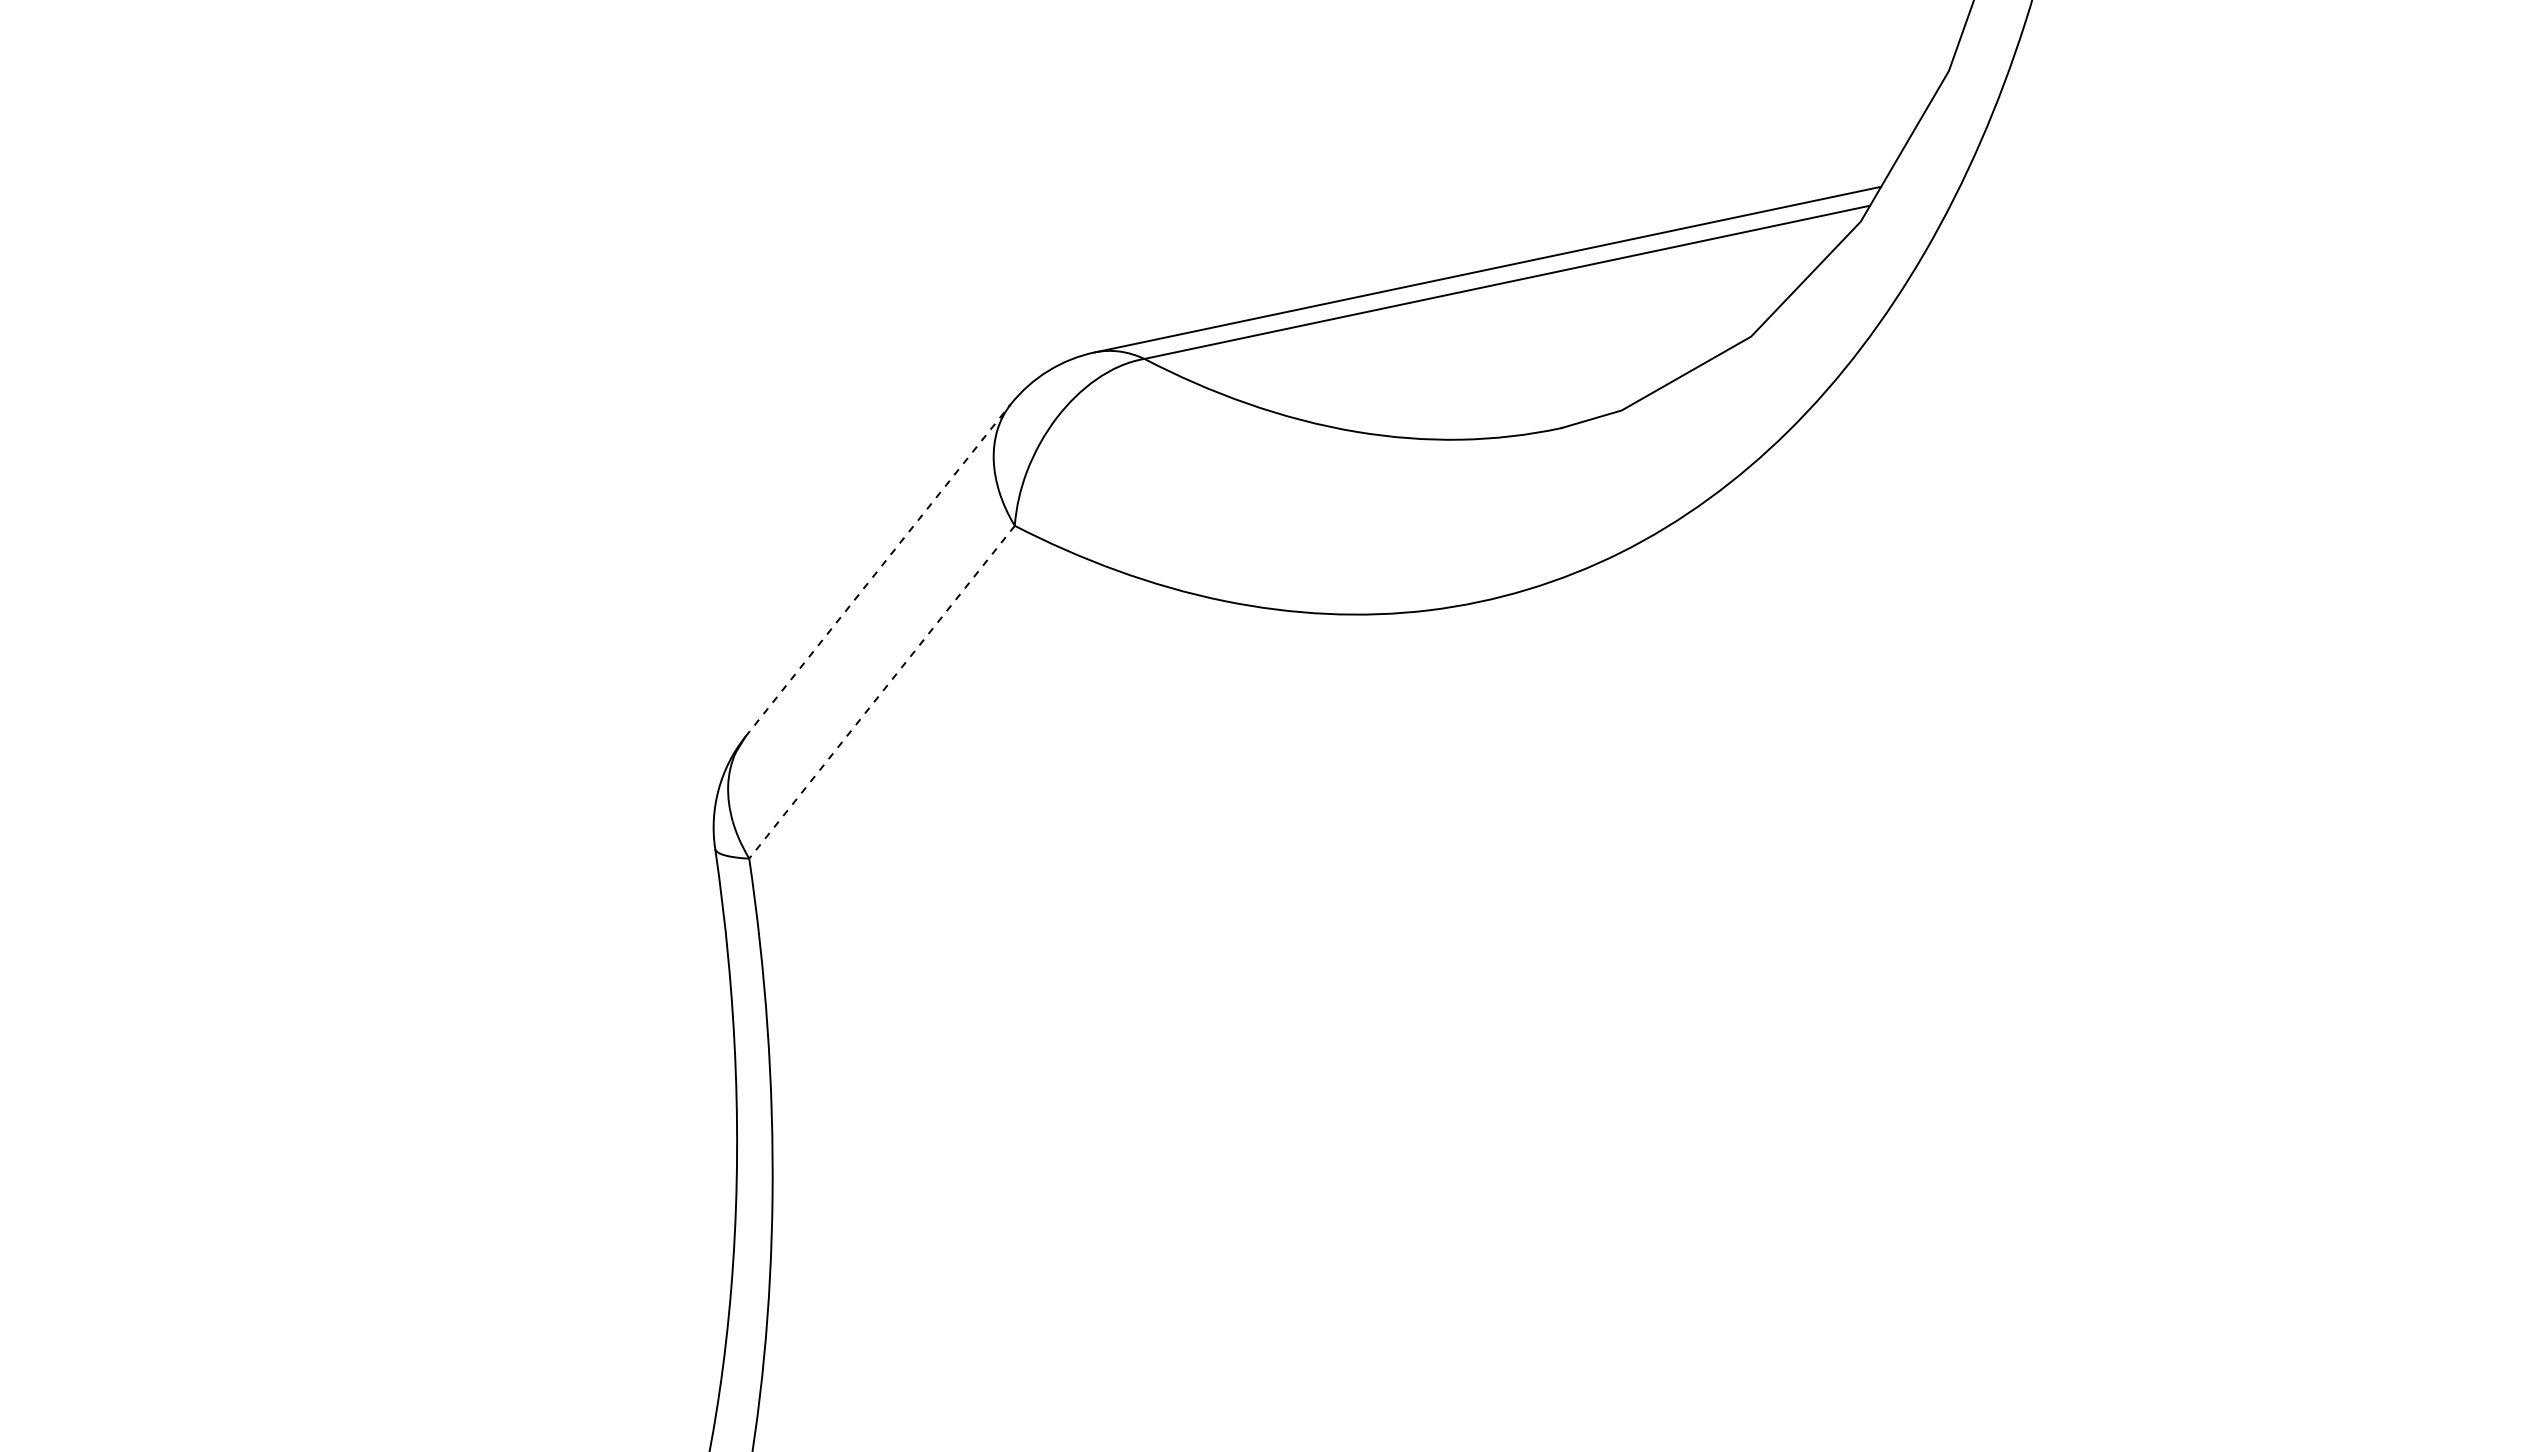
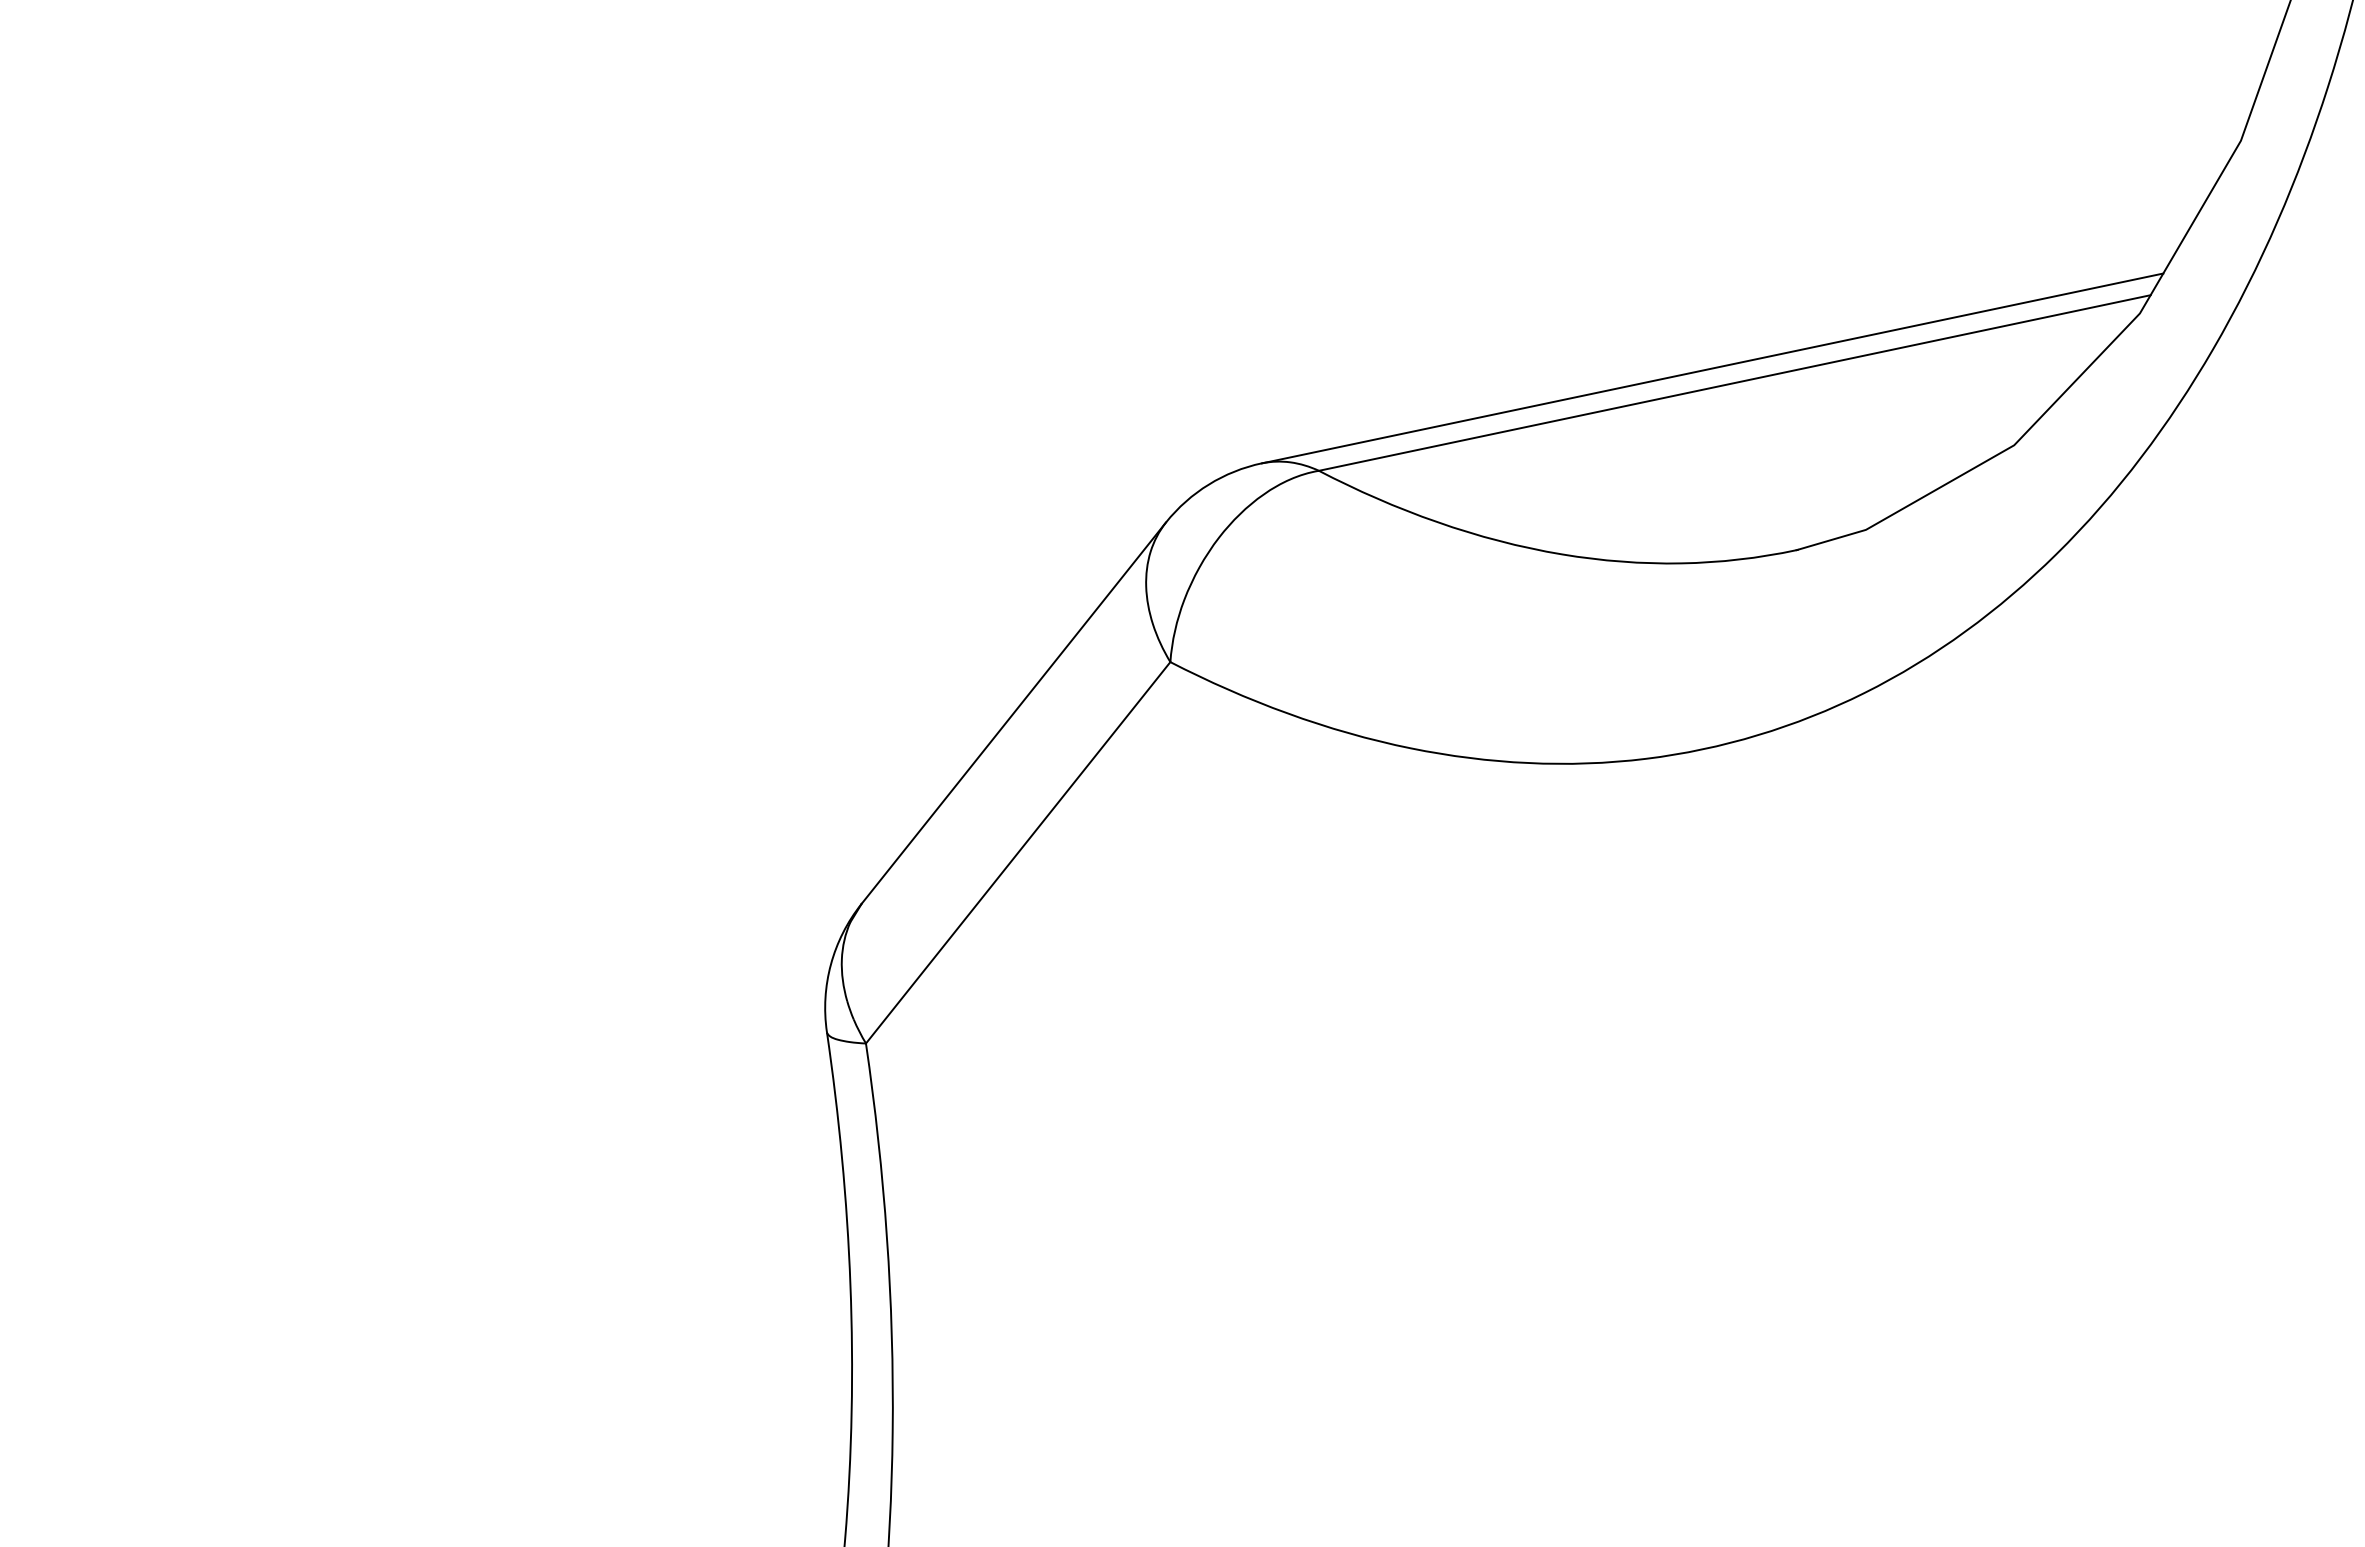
line: (878, 570) -> (1014, 713), dashed -> solid
line: (882, 692) -> (1018, 853), dashed -> solid

